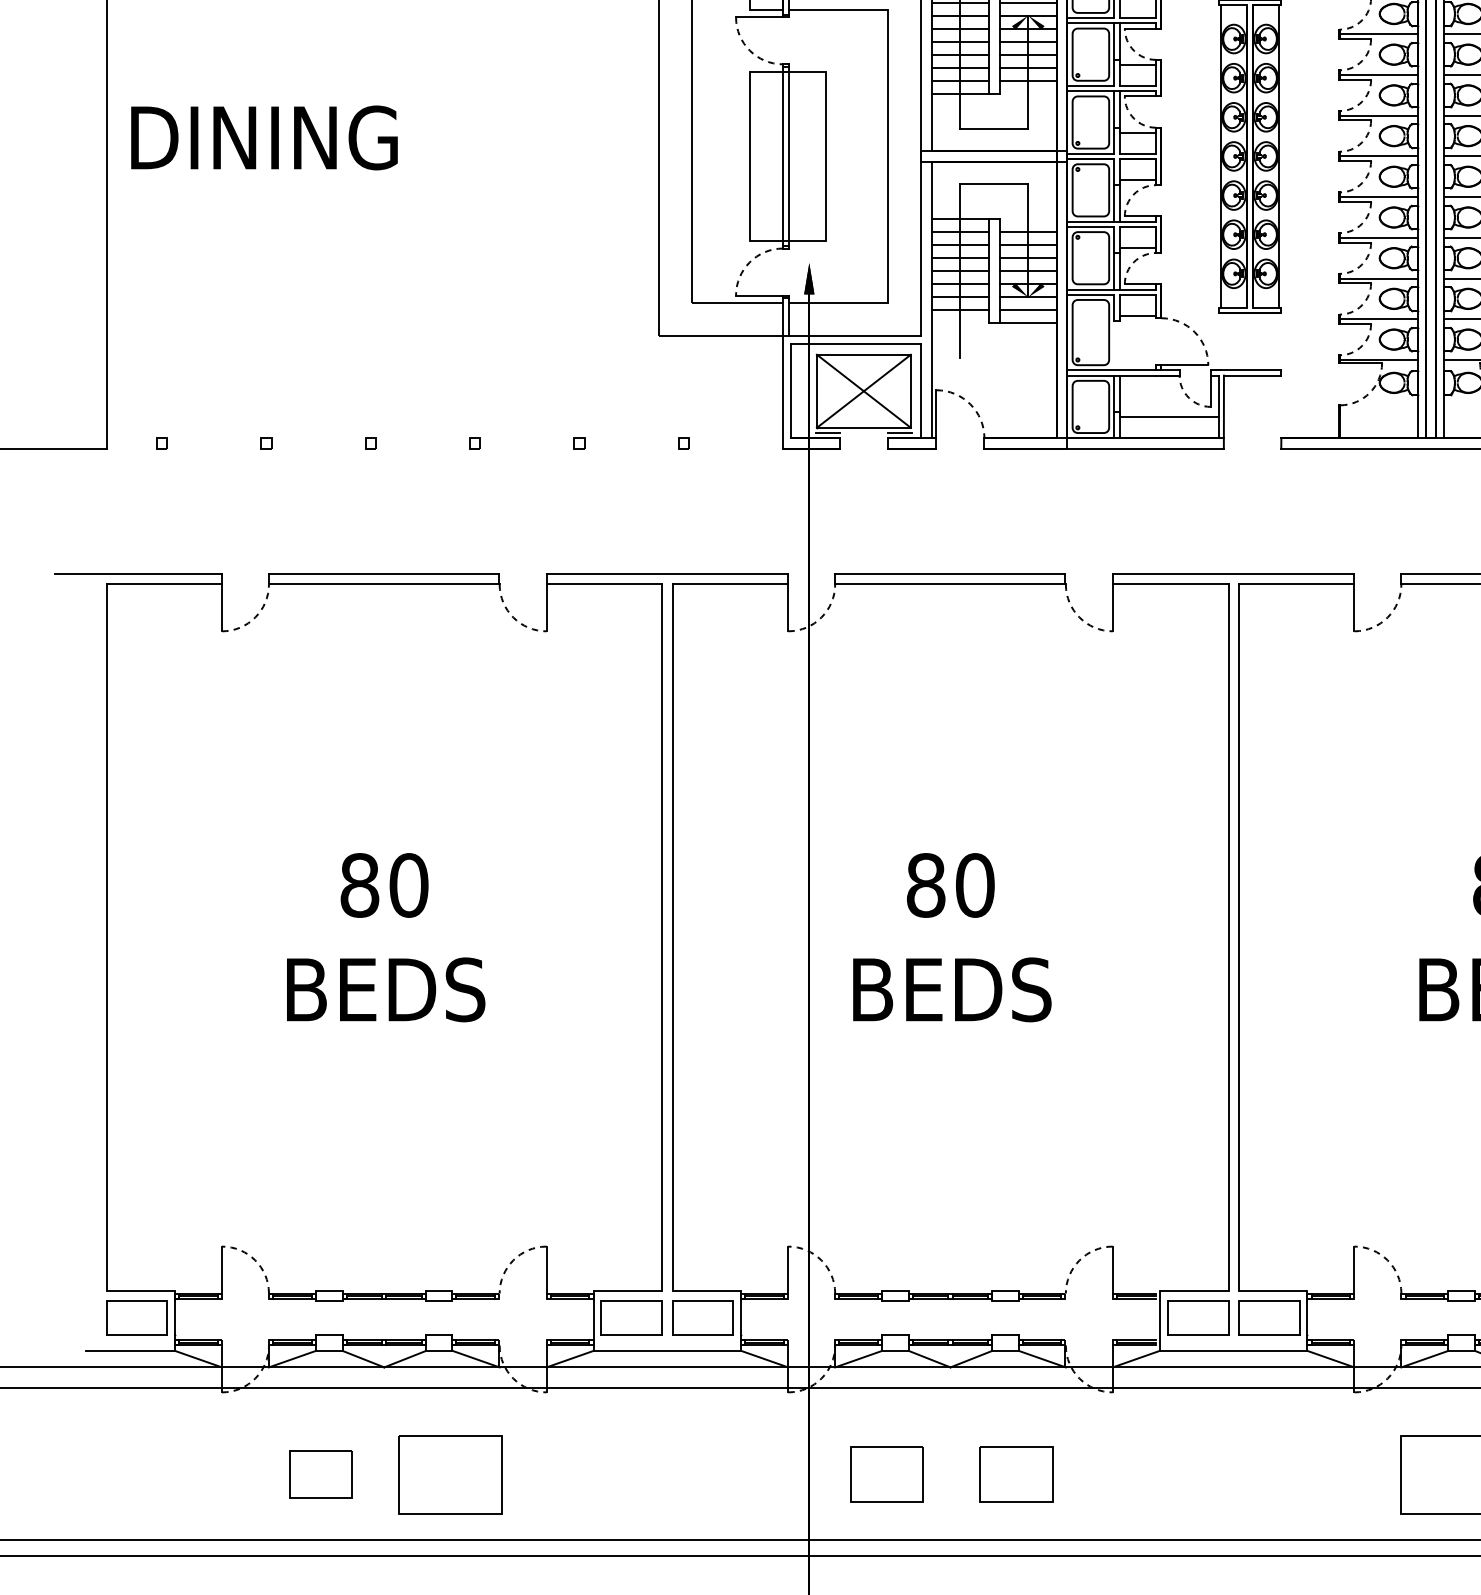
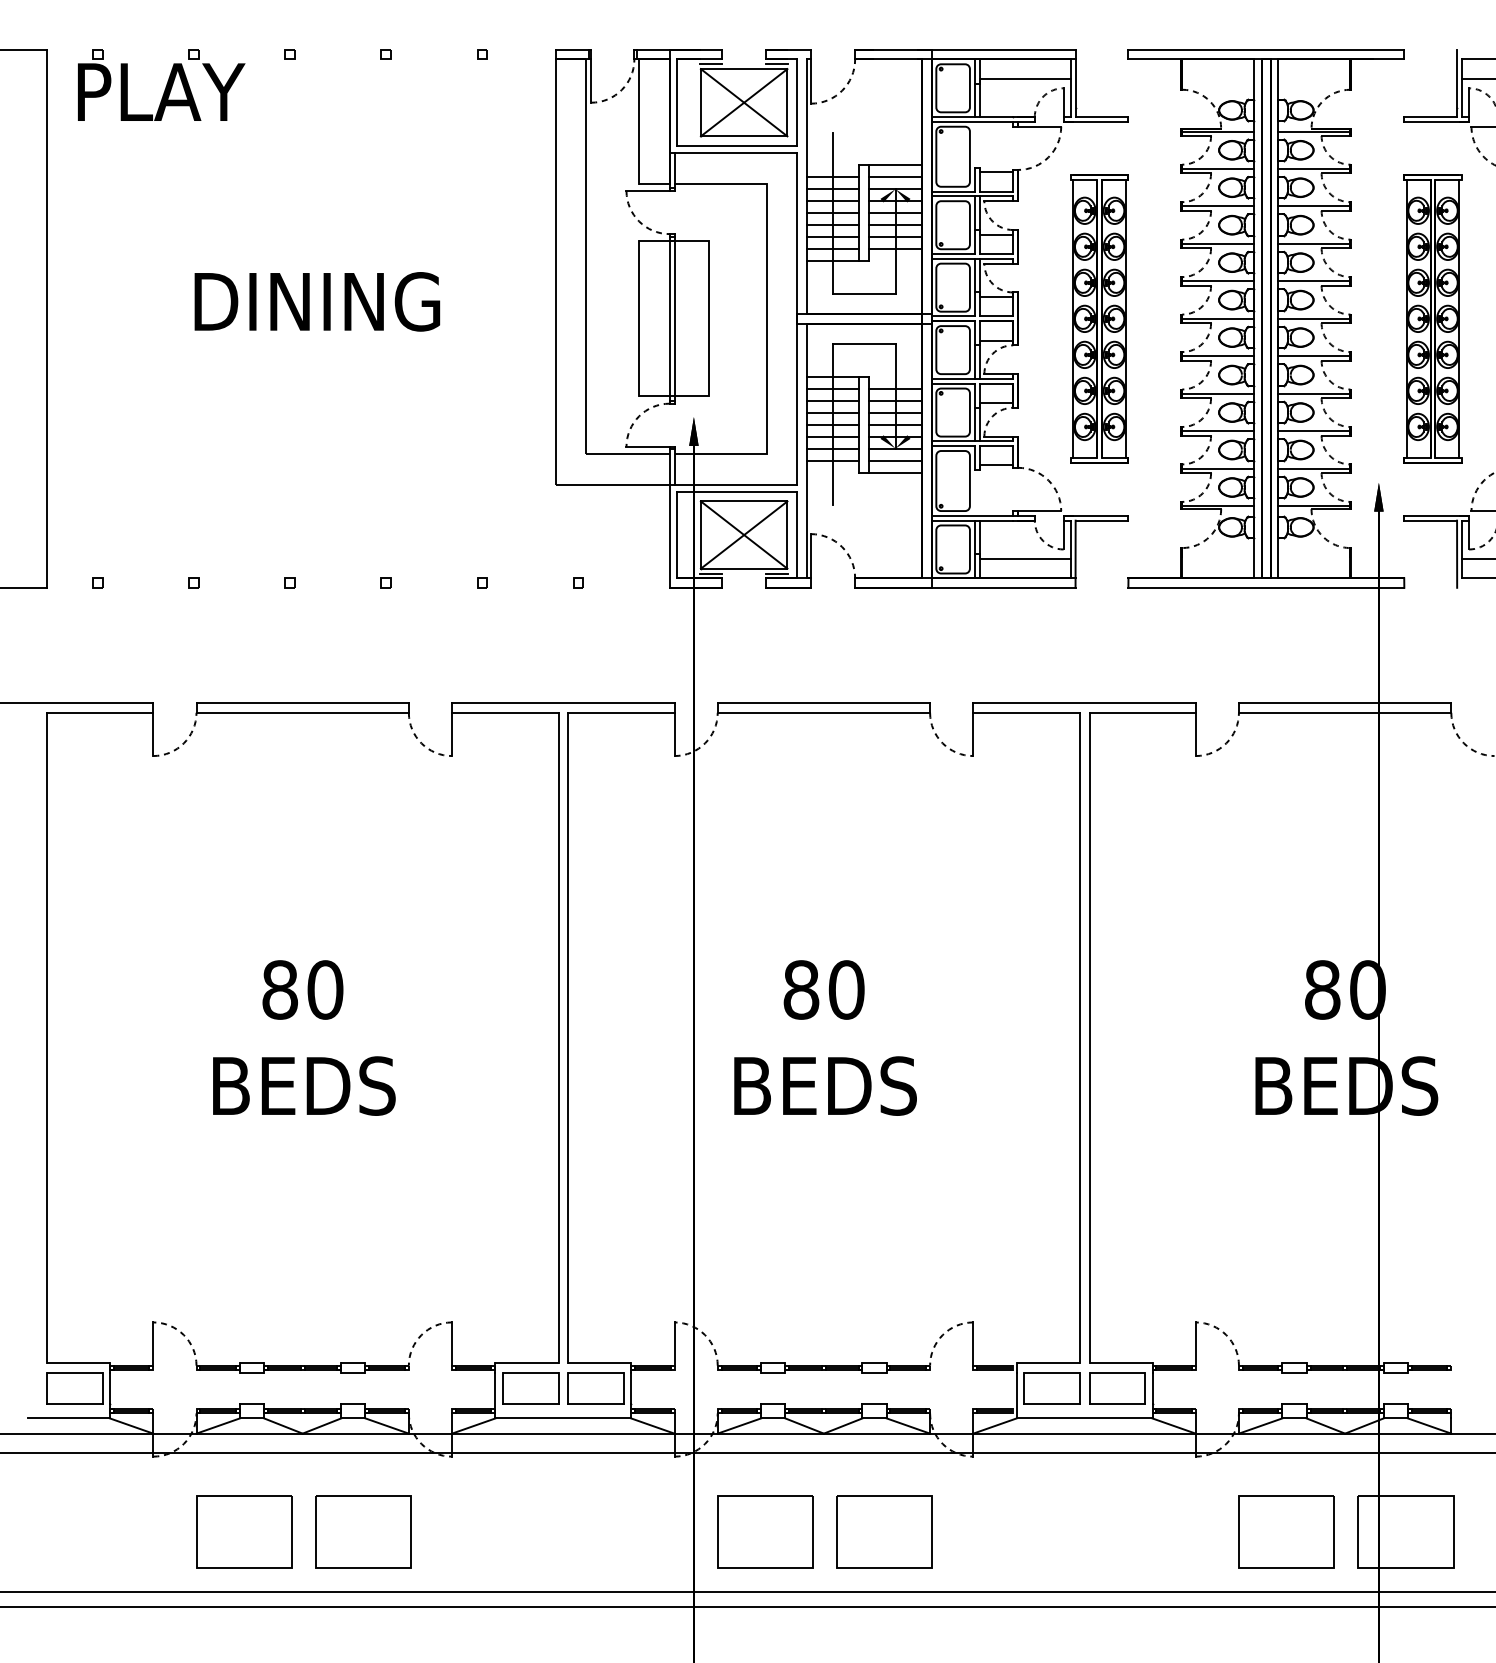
text: (264, 137) -> (317, 301), moved
part: (321, 1473) -> (244, 1531), size x1.67
part: (887, 1473) -> (765, 1531), size x1.43
part: (1016, 1473) -> (884, 1531), size x1.43

